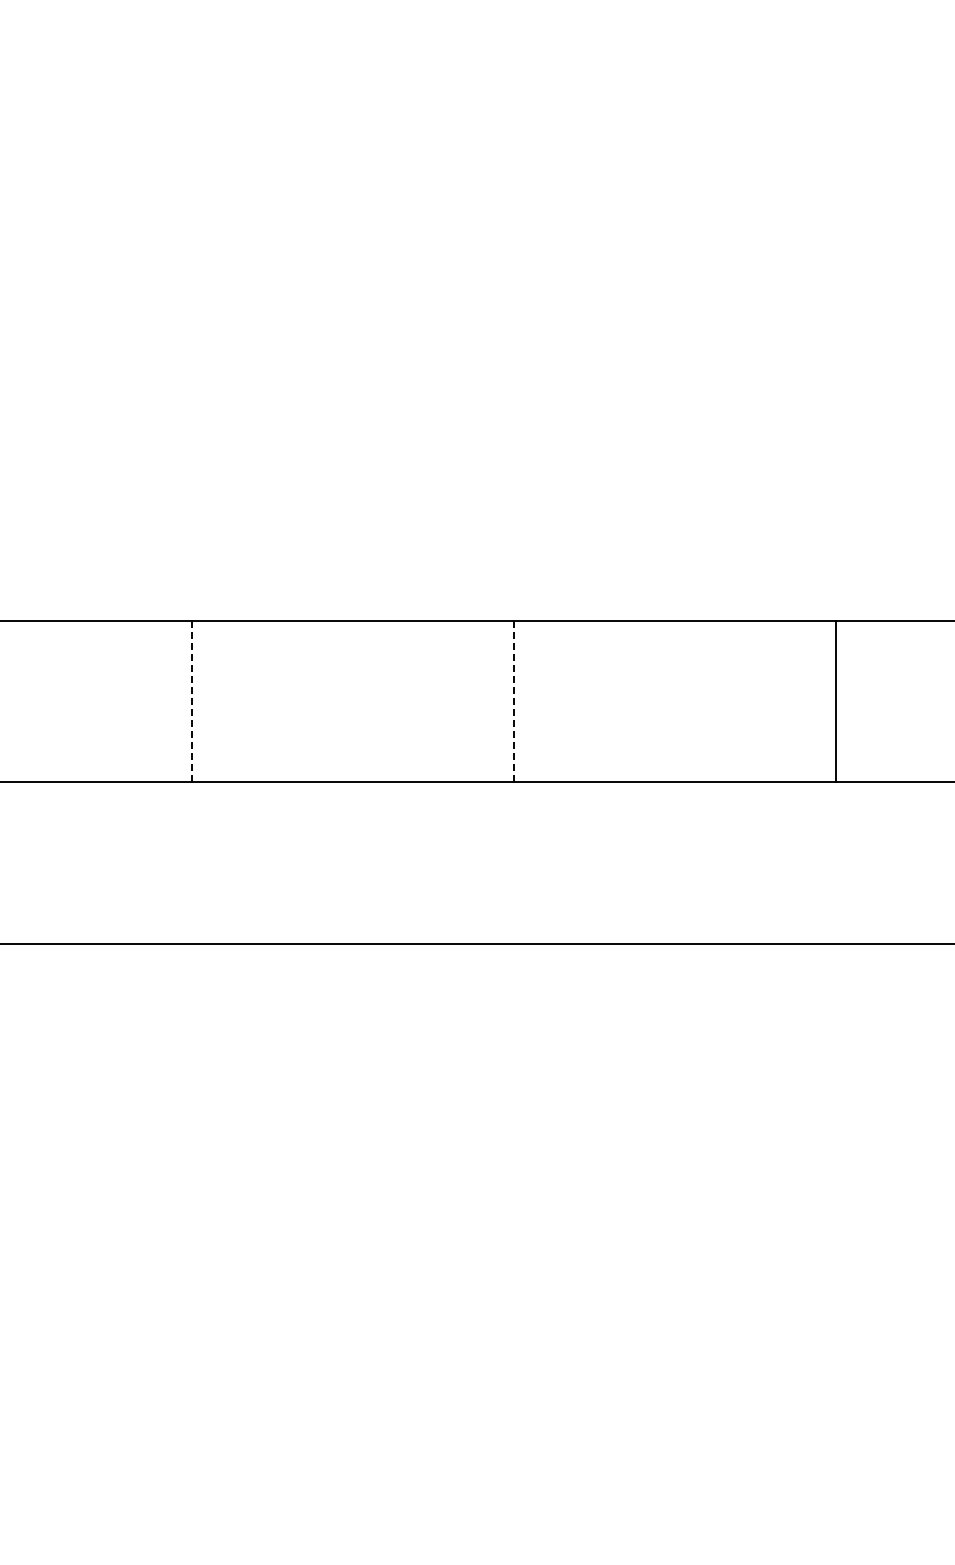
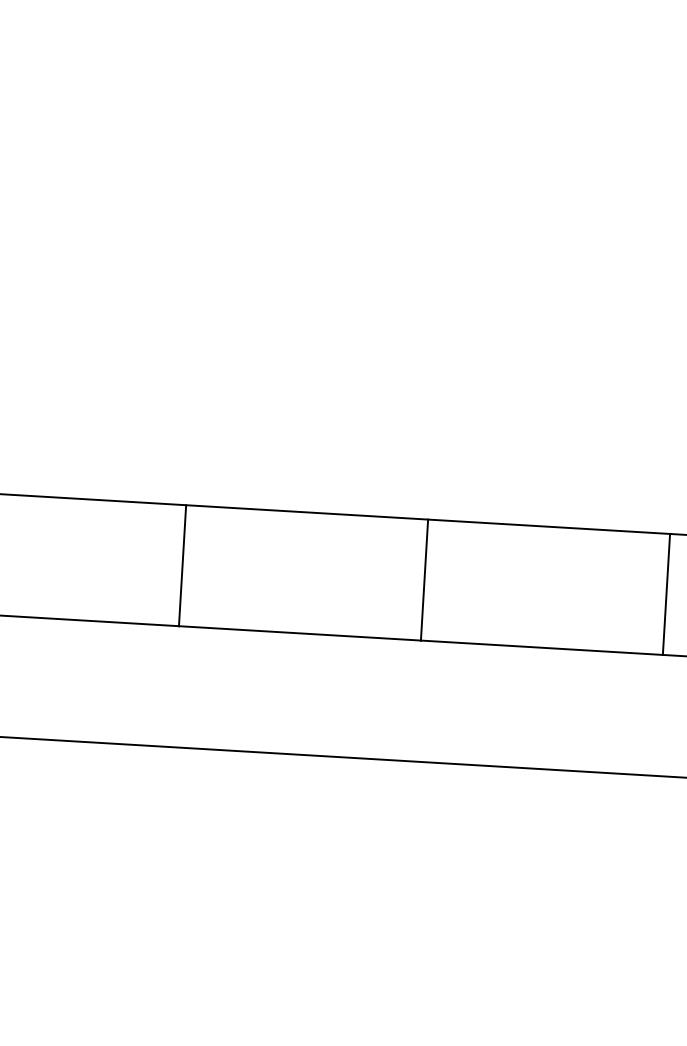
line: (191, 701) -> (182, 565), dashed -> solid
line: (514, 701) -> (424, 579), dashed -> solid

